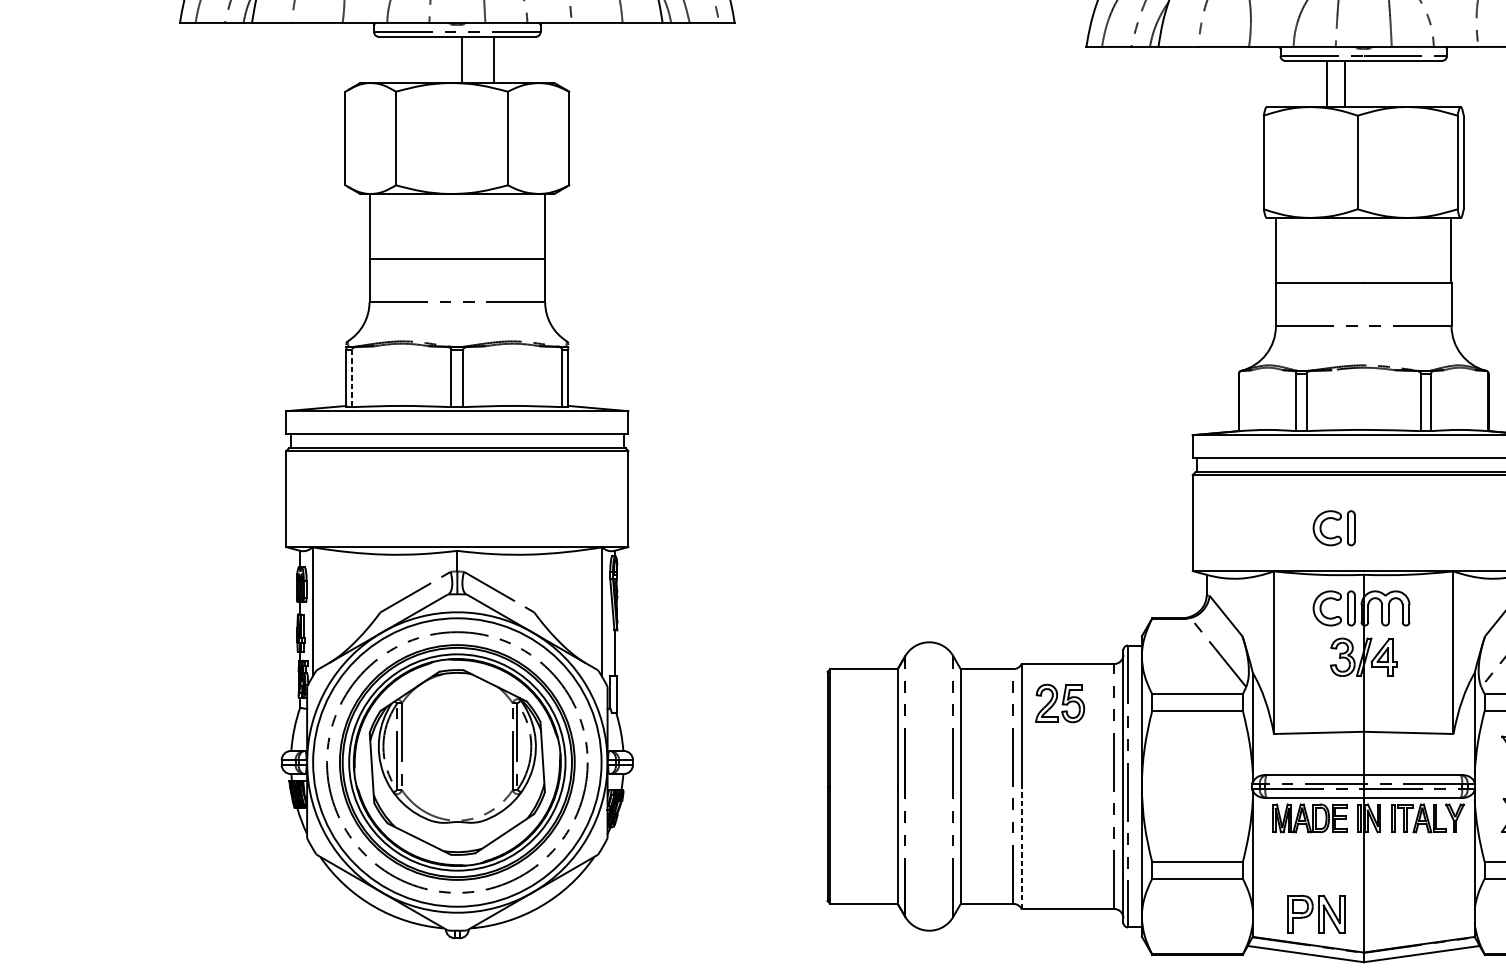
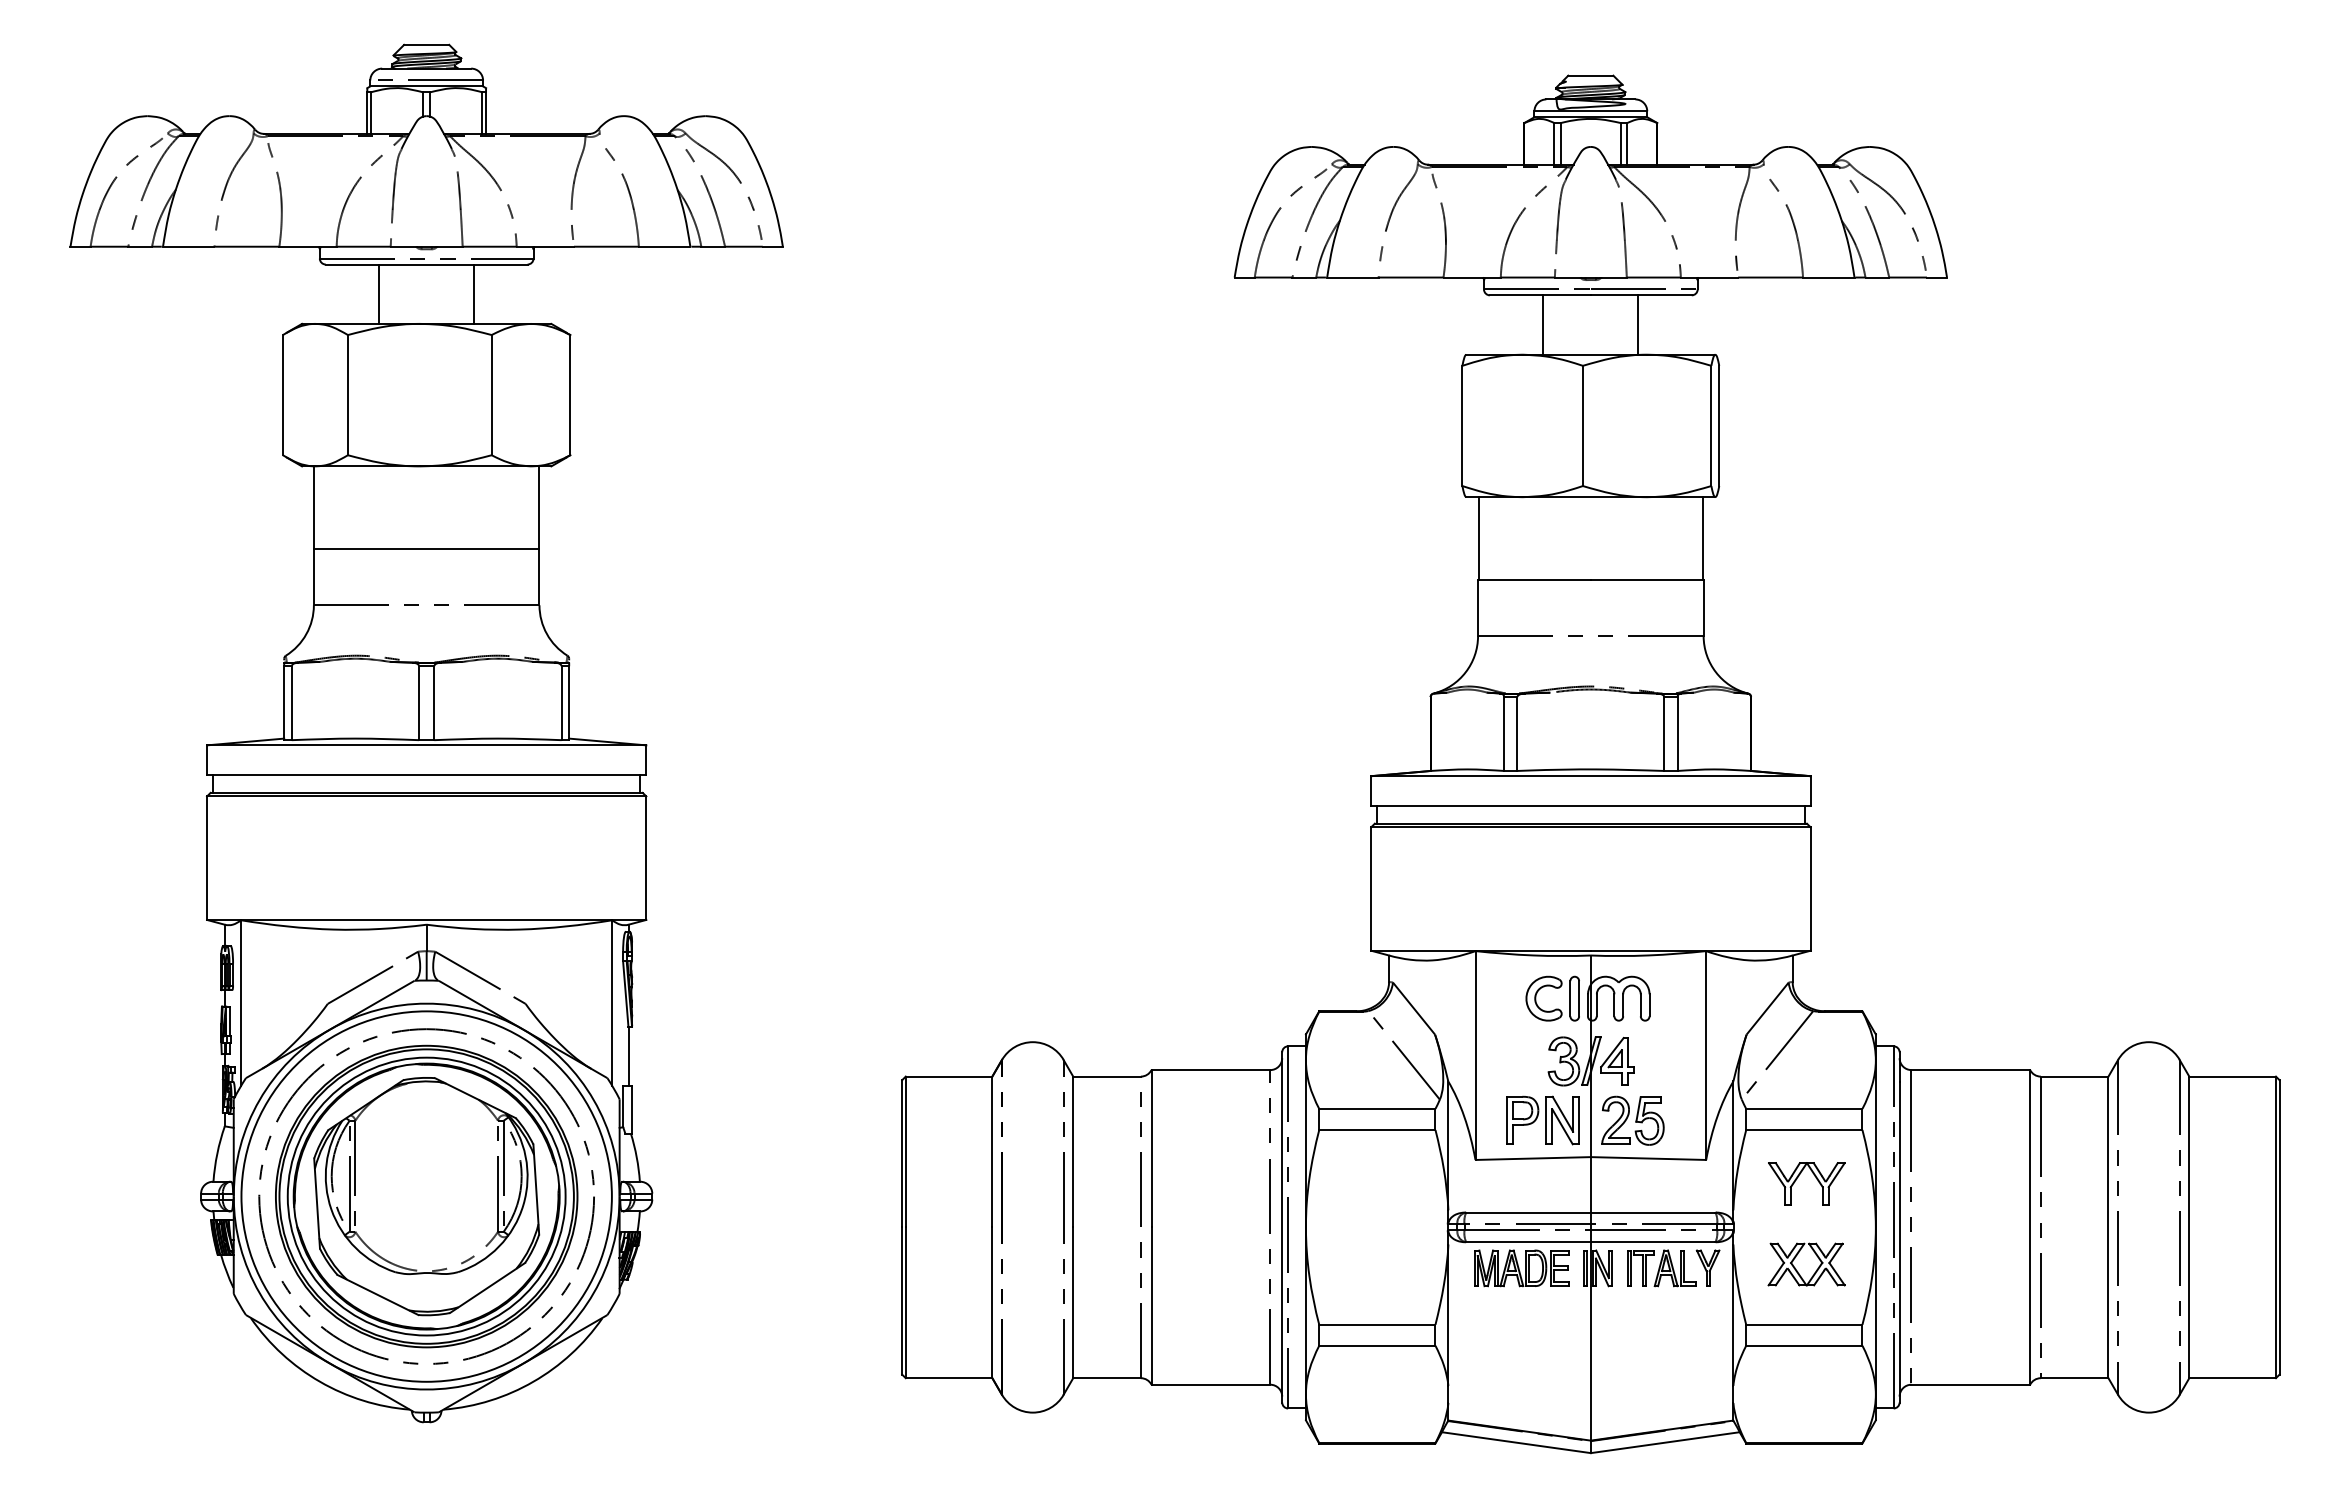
line: (462, 59) -> (379, 293), moved
line: (1344, 83) -> (1638, 324), moved
line: (352, 378) -> (291, 703), dashed -> solid
part: (1335, 520) -> (1554, 885), removed
part: (1059, 703) -> (1632, 1120), moved
line: (1021, 848) -> (1151, 1306), dashed -> solid
part: (1315, 914) -> (1542, 1120), moved

